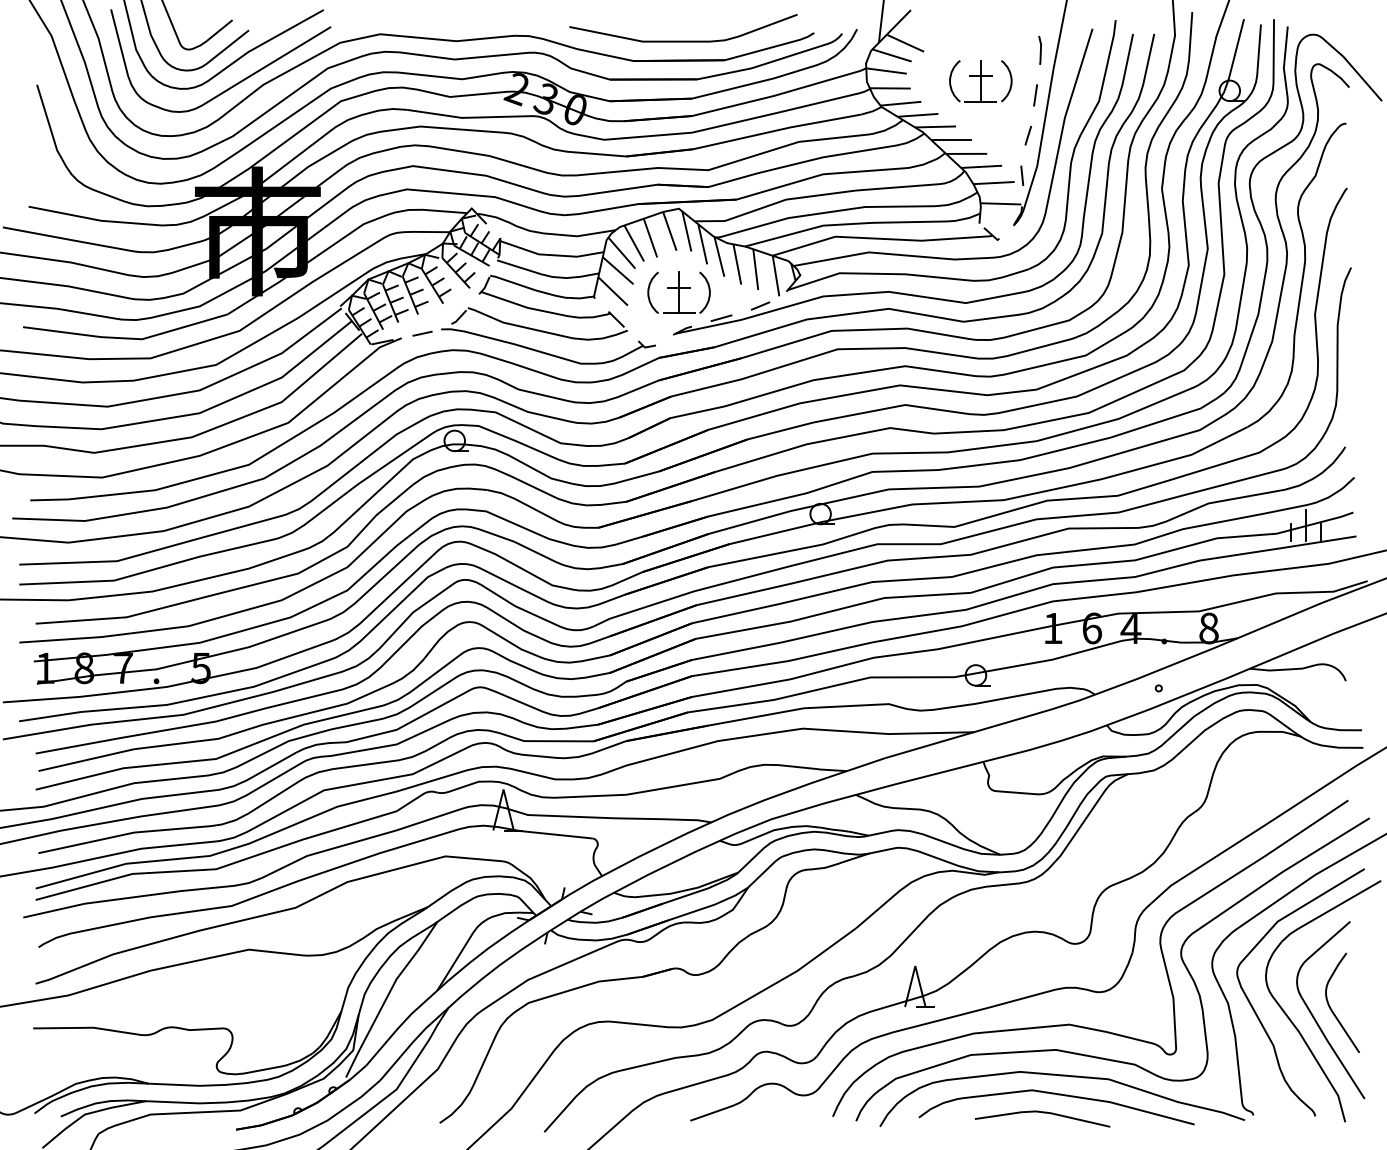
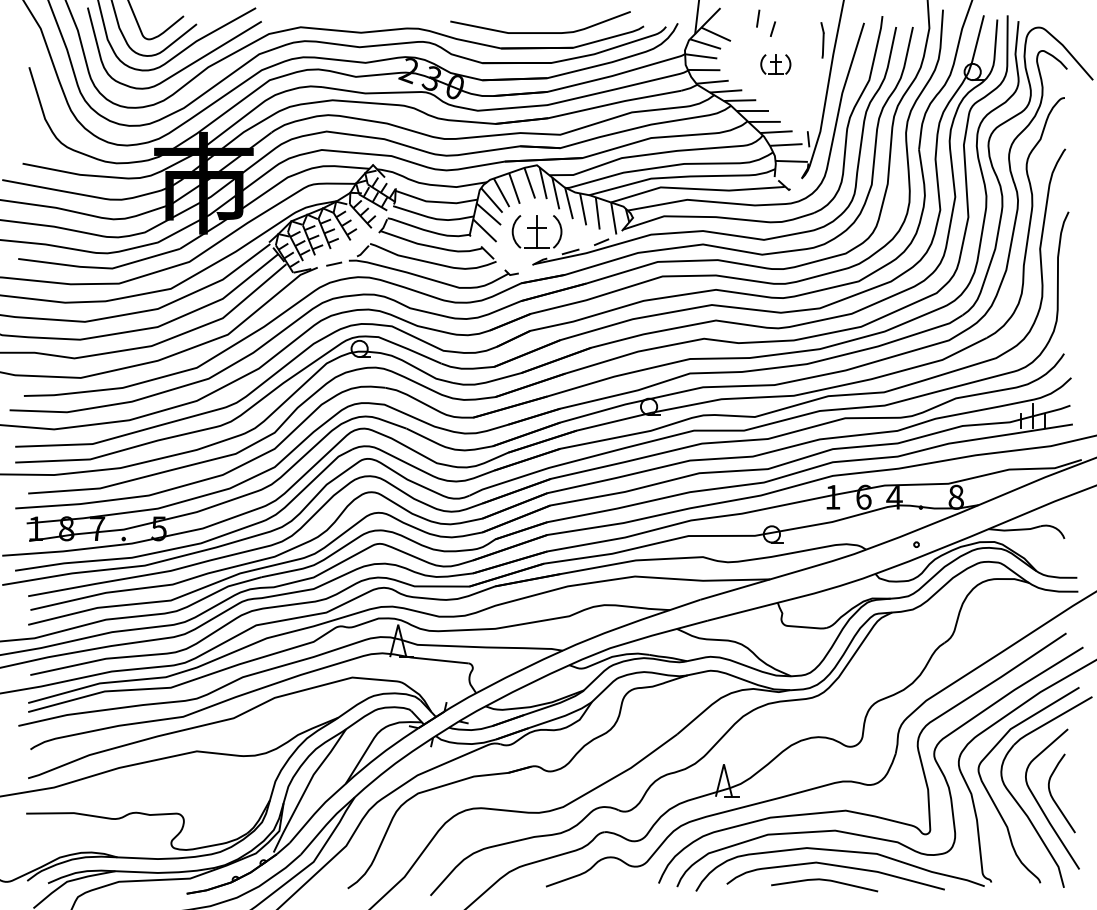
part: (1040, 49) -> (822, 39), size x1.6
part: (980, 81) -> (775, 64), size x0.6
line: (1035, 95) -> (758, 18), moved
line: (1027, 135) -> (772, 29), moved

